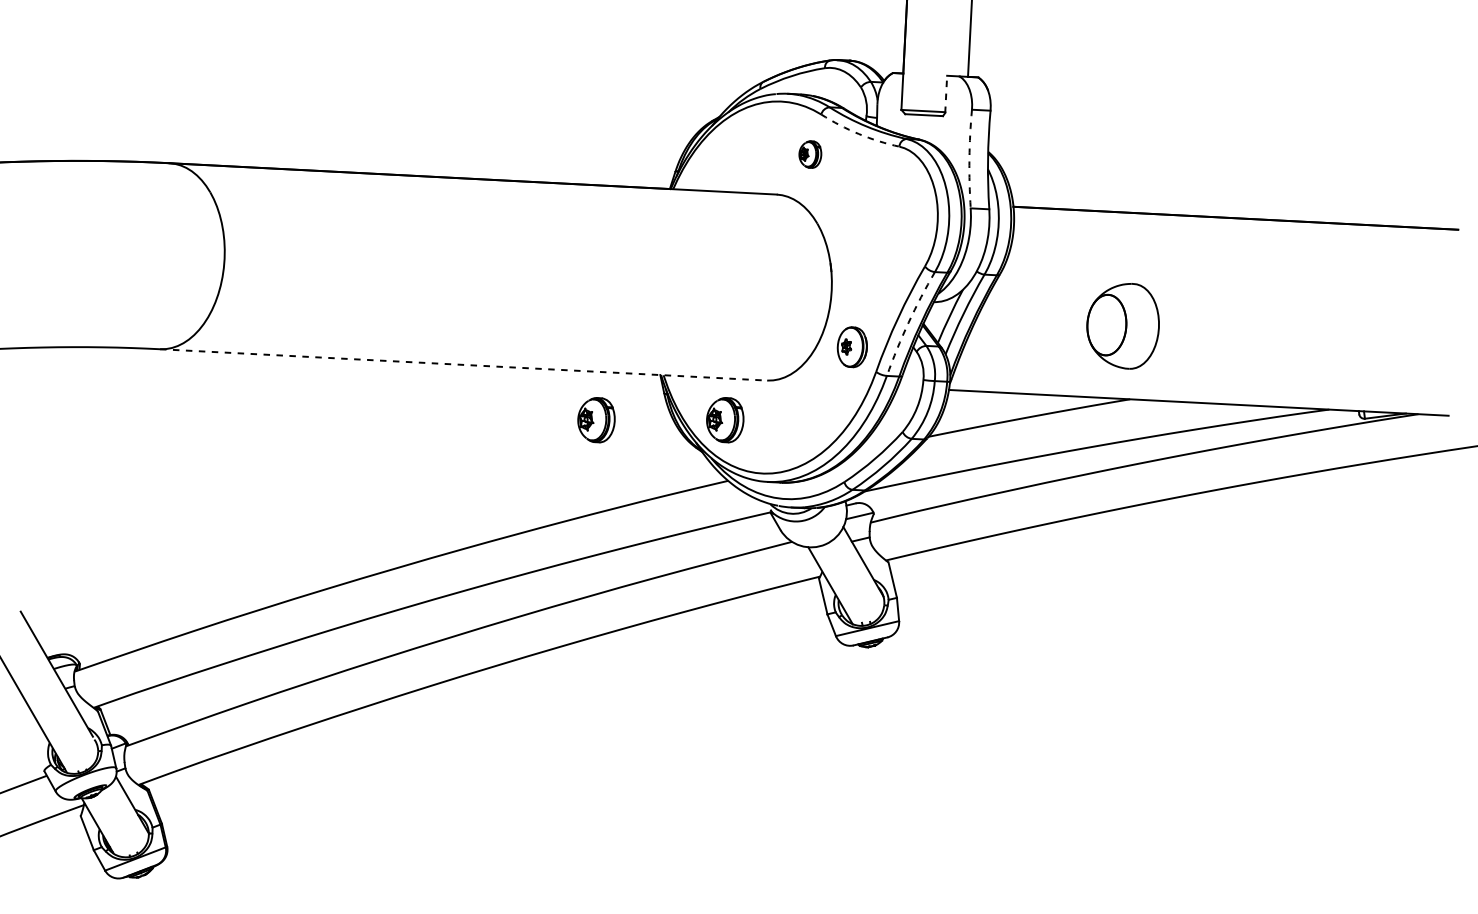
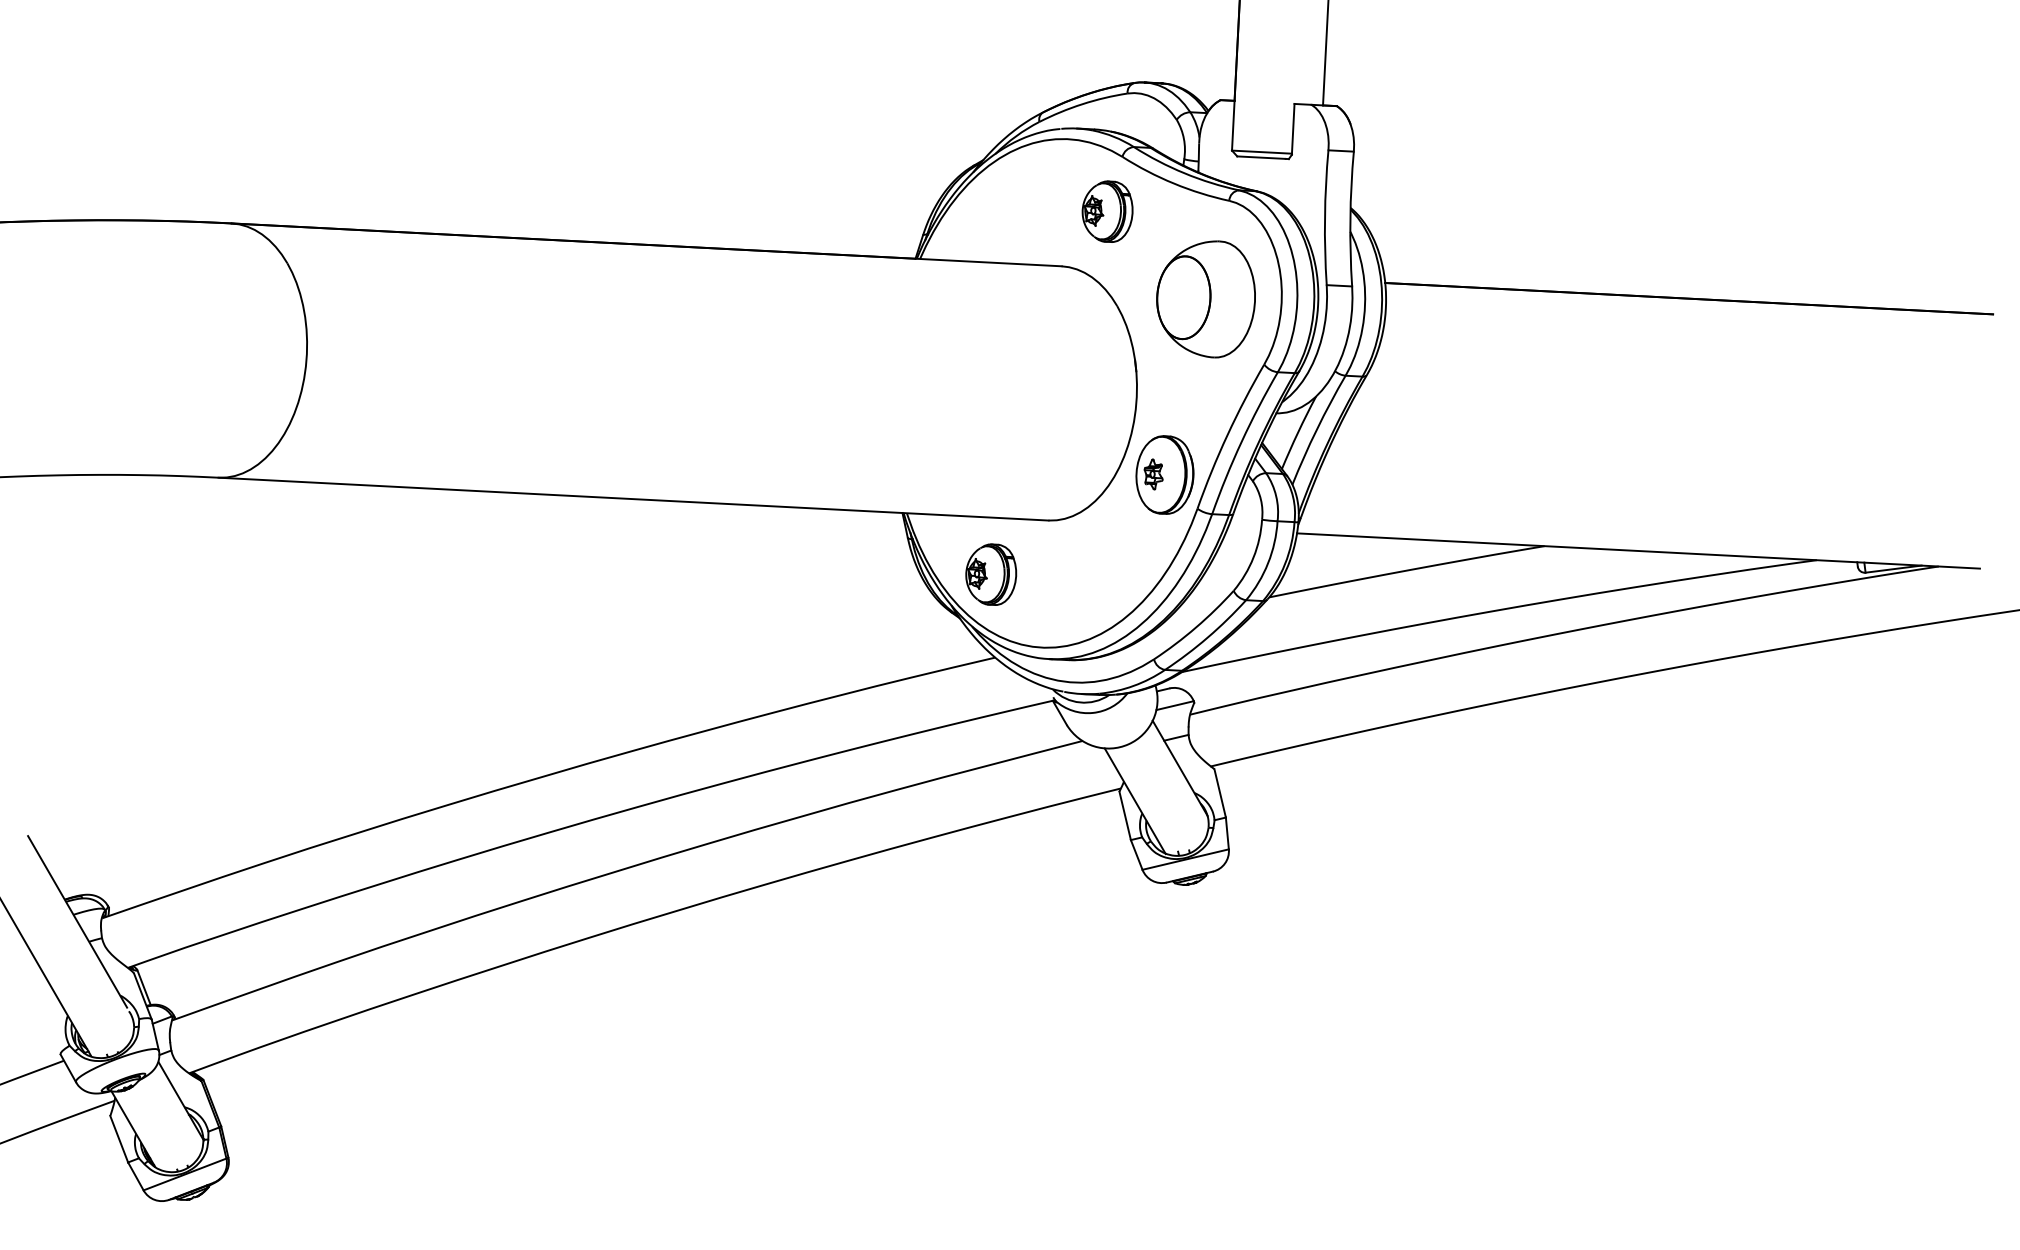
line: (946, 93) -> (1293, 128), dashed -> solid
arc: (858, 133) -> (1173, 183), dashed -> solid
part: (810, 154) -> (1107, 211), size x1.67
arc: (969, 158) -> (1324, 217), dashed -> solid
arc: (908, 322) -> (1241, 441), dashed -> solid
part: (1122, 326) -> (1205, 299), moved
part: (852, 346) -> (1164, 474), size x1.43
line: (464, 365) -> (634, 499), dashed -> solid
part: (596, 420) -> (815, 574), removed

